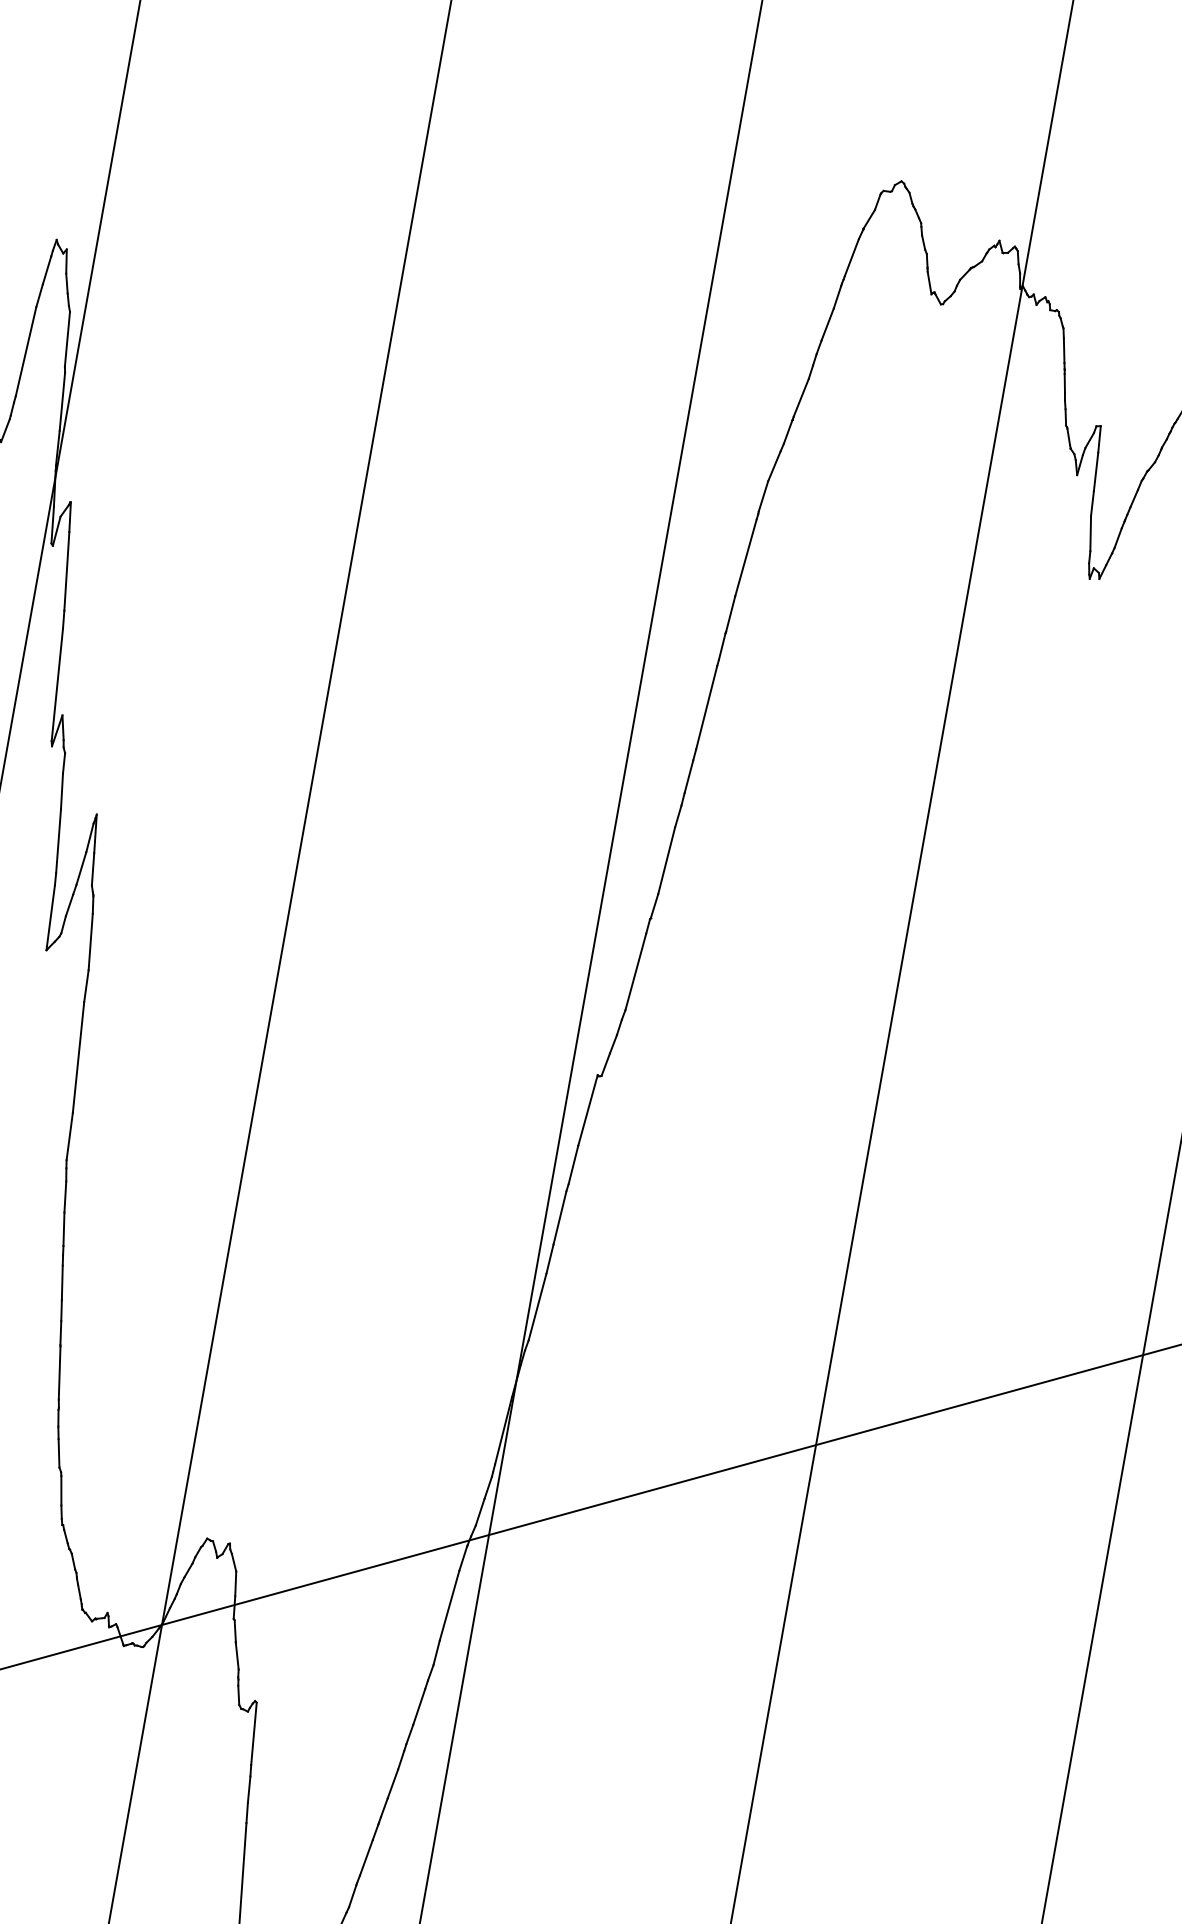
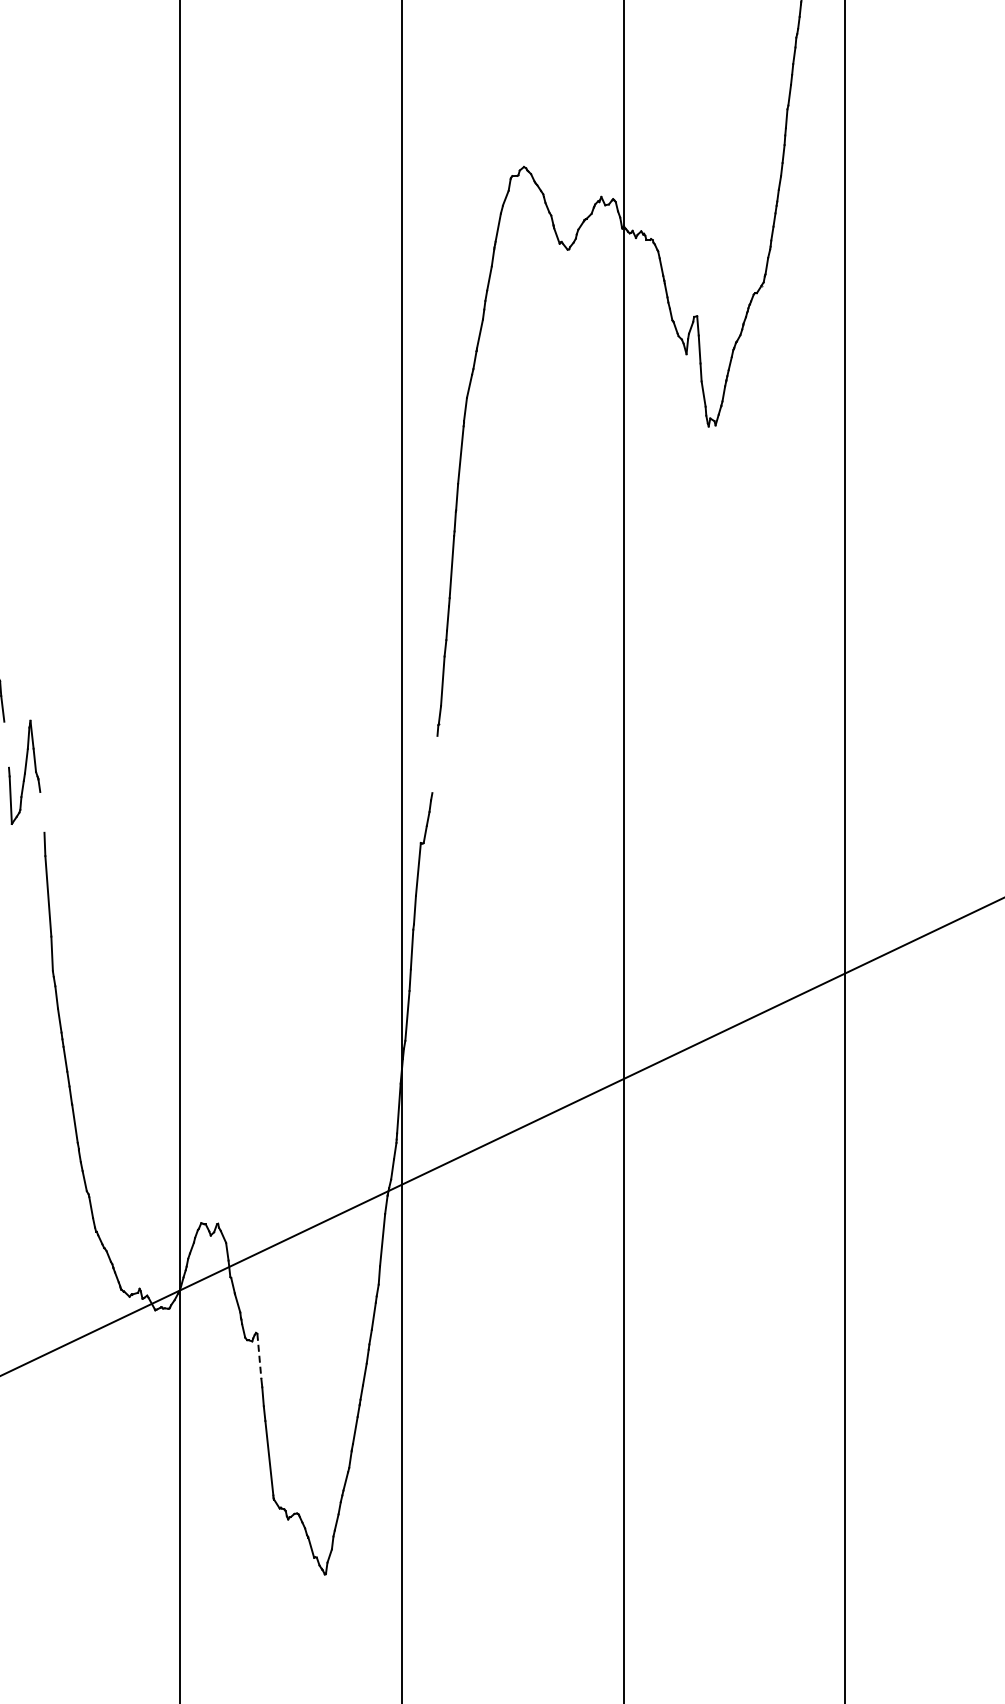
line: (58, 840) -> (6, 744), removed
line: (90, 942) -> (42, 812), removed
line: (635, 971) -> (434, 764), removed
line: (254, 1733) -> (259, 1356), solid -> dashed

